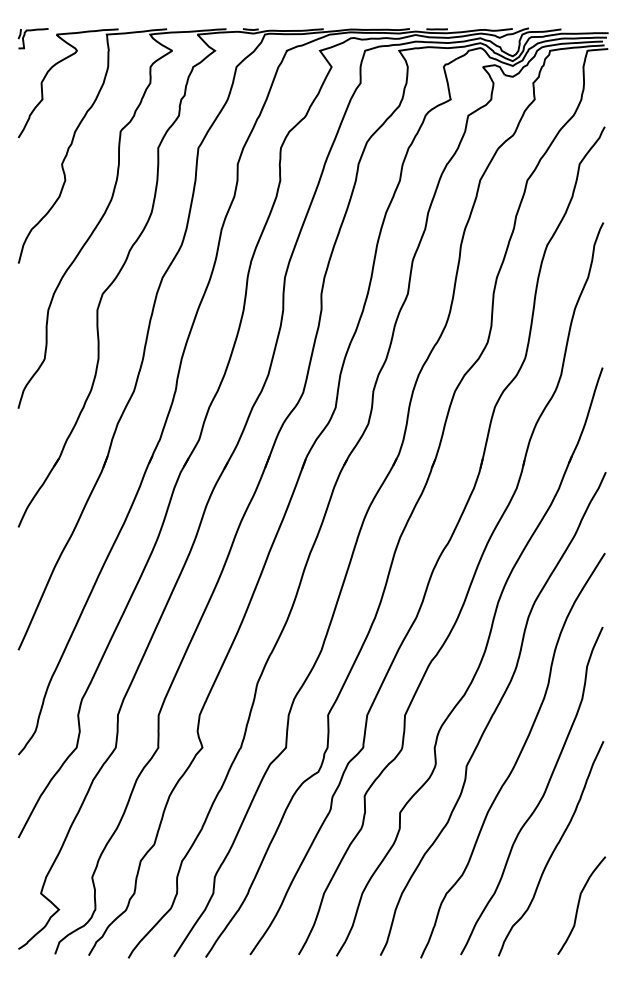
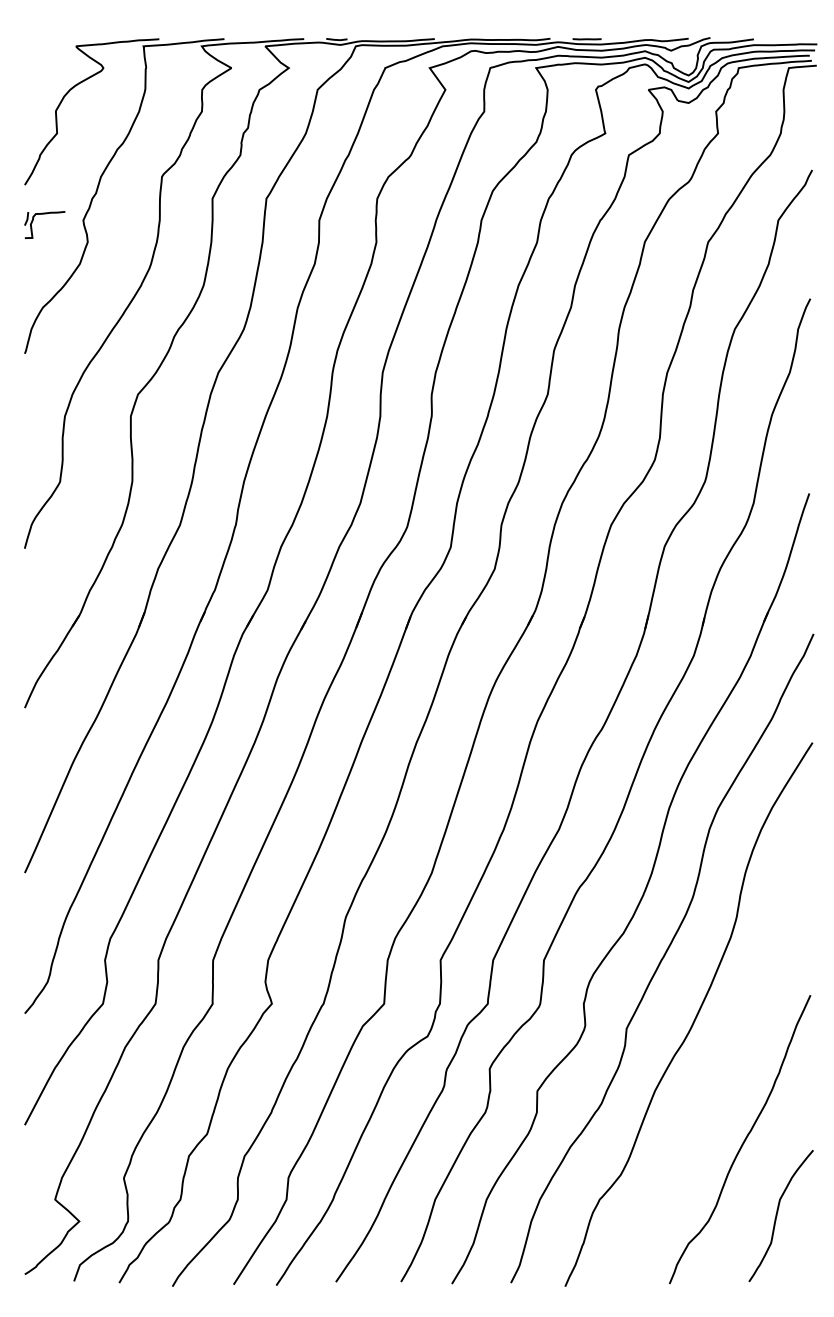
part: (32, 31) -> (43, 215), moved
curve: (541, 796) -> (727, 1069), removed

